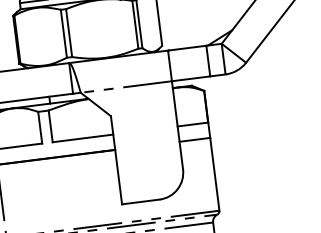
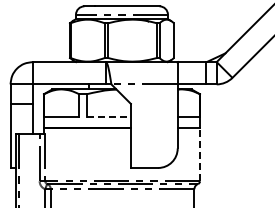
line: (83, 138) -> (109, 117), solid -> dashed
line: (215, 173) -> (200, 154), solid -> dashed

